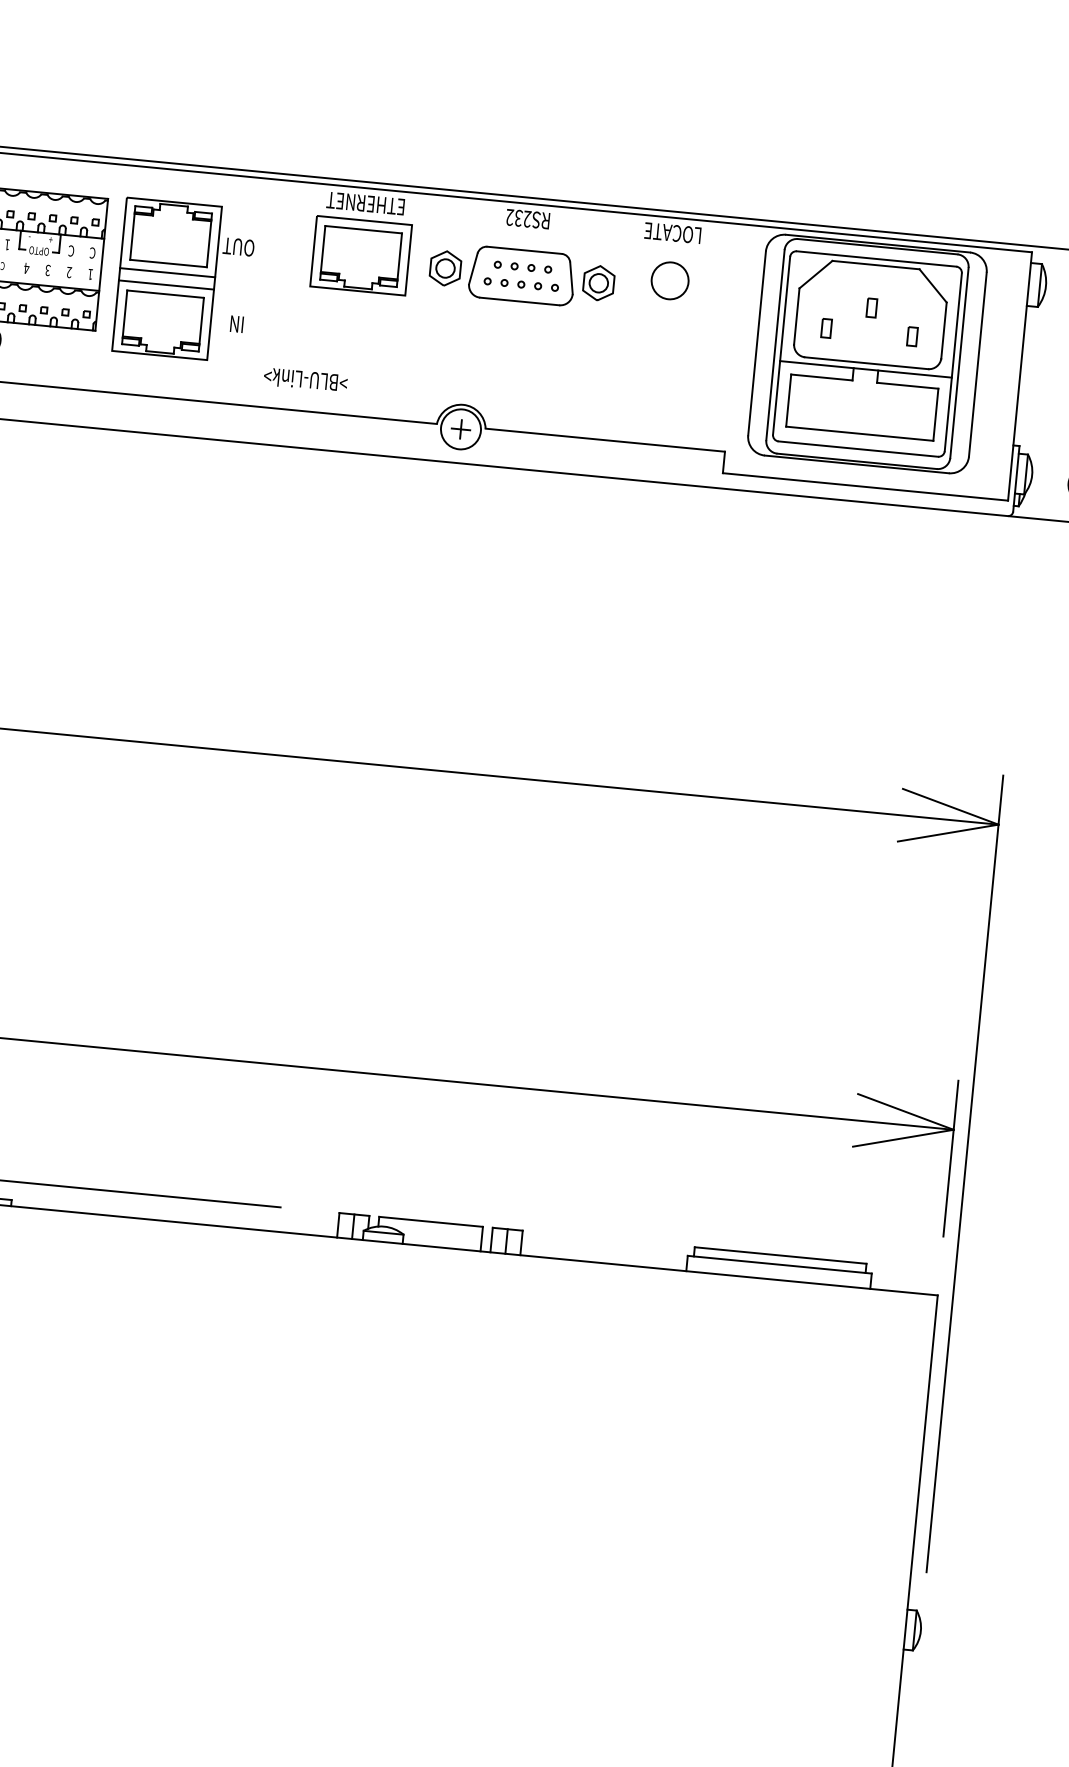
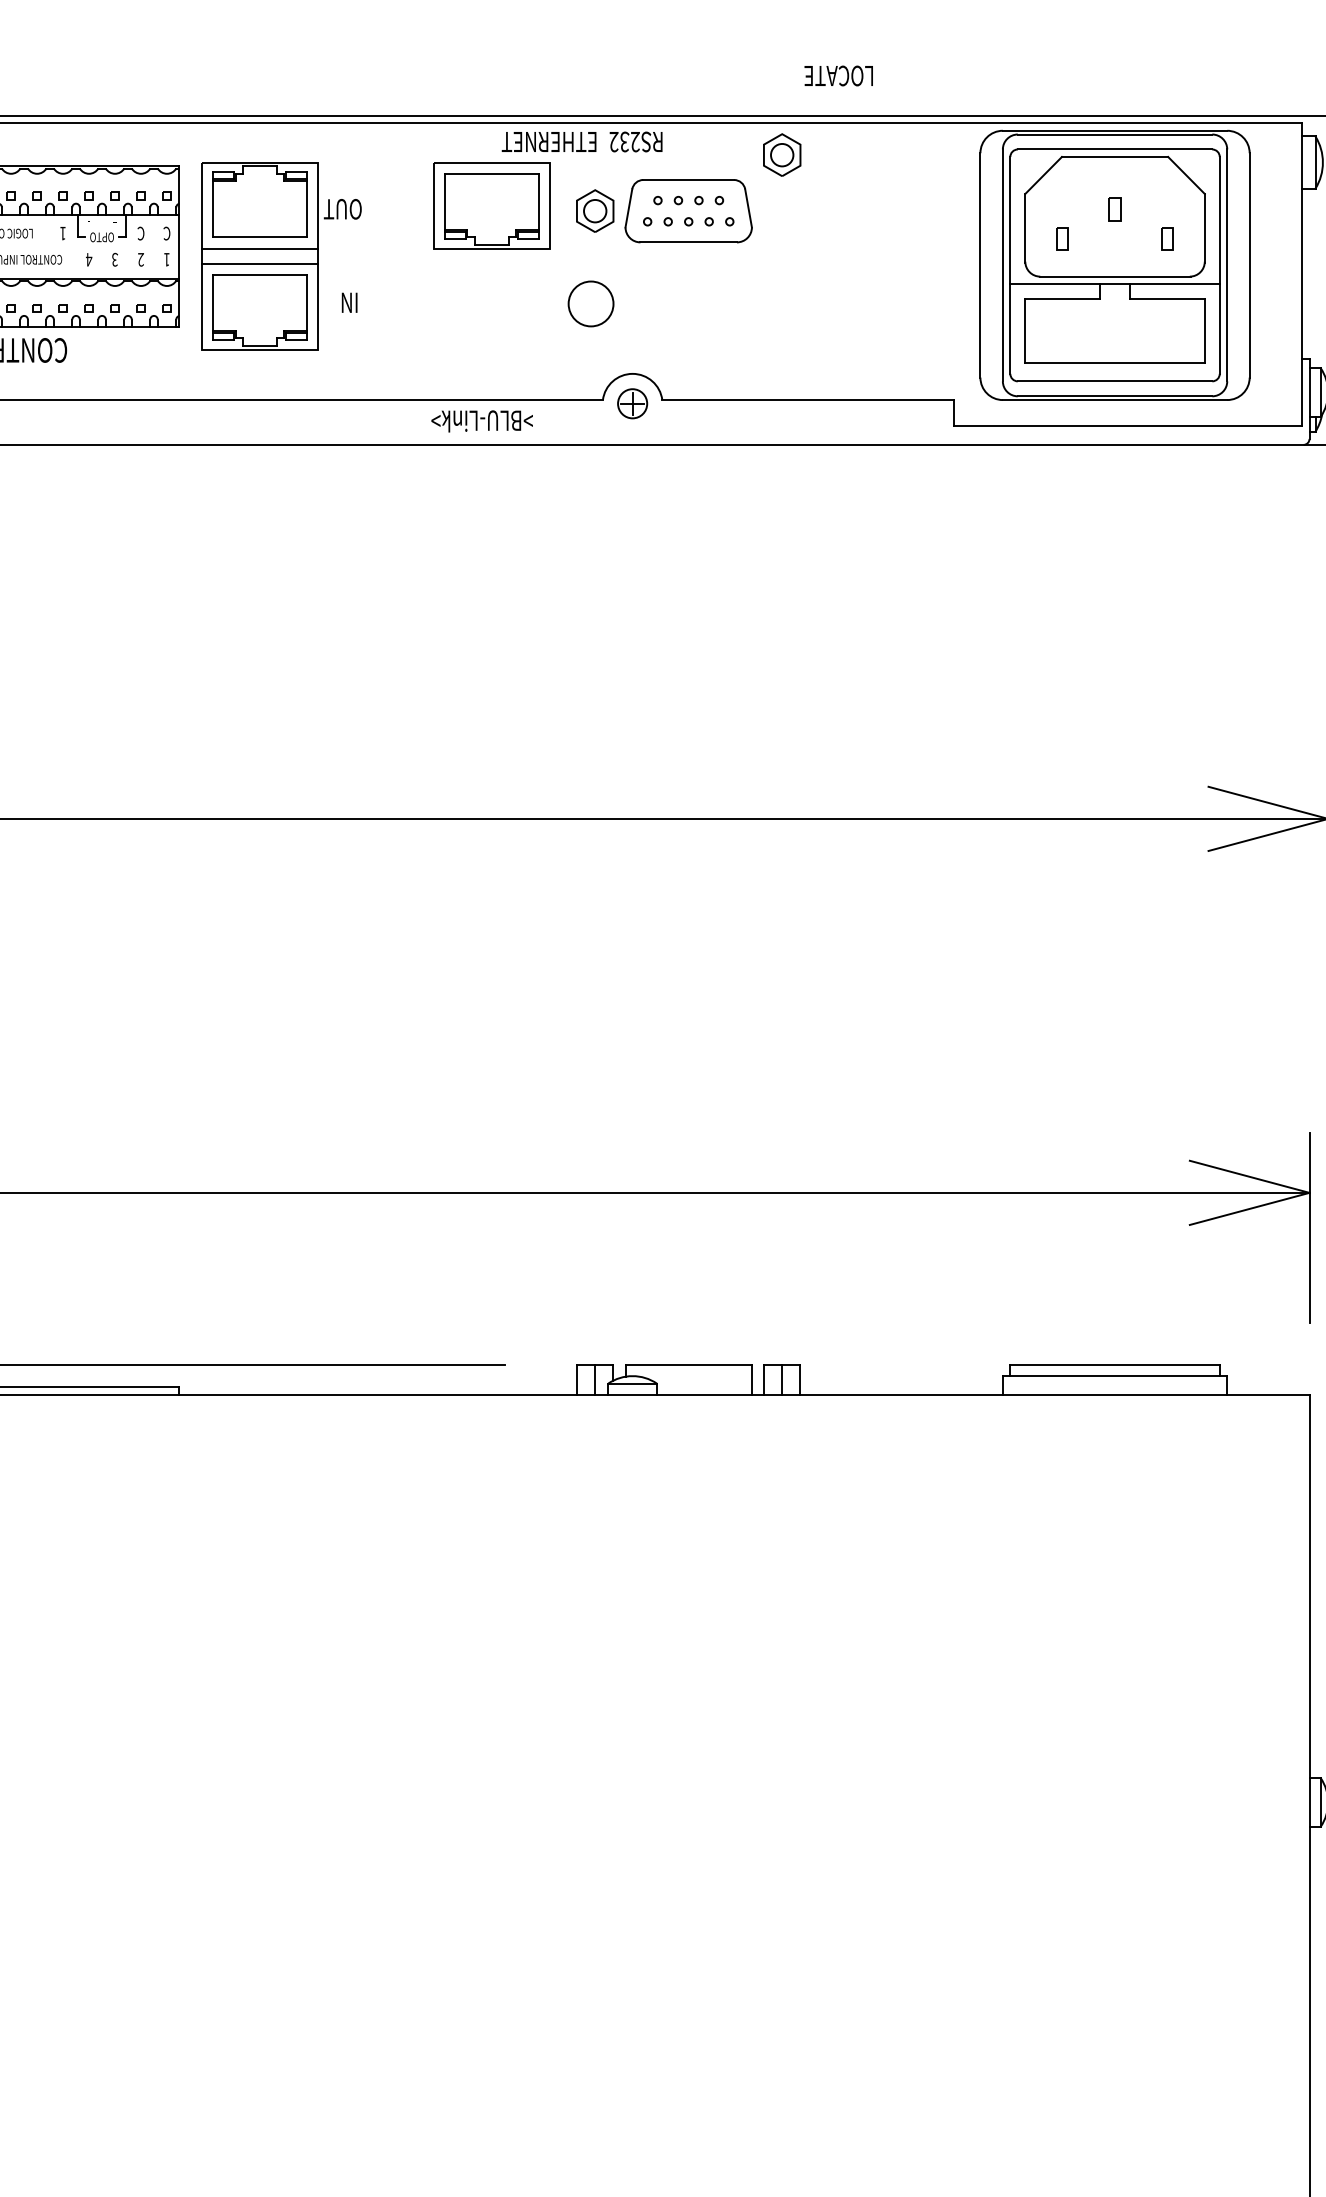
text: (365, 203) -> (548, 141), moved
text: (527, 218) -> (635, 141), moved
text: (672, 232) -> (838, 75), moved
circle: (669, 280) -> (590, 303), moved
part: (599, 282) -> (782, 154), moved
text: (305, 380) -> (481, 421), moved
circle: (460, 429) -> (632, 403), size x0.6

